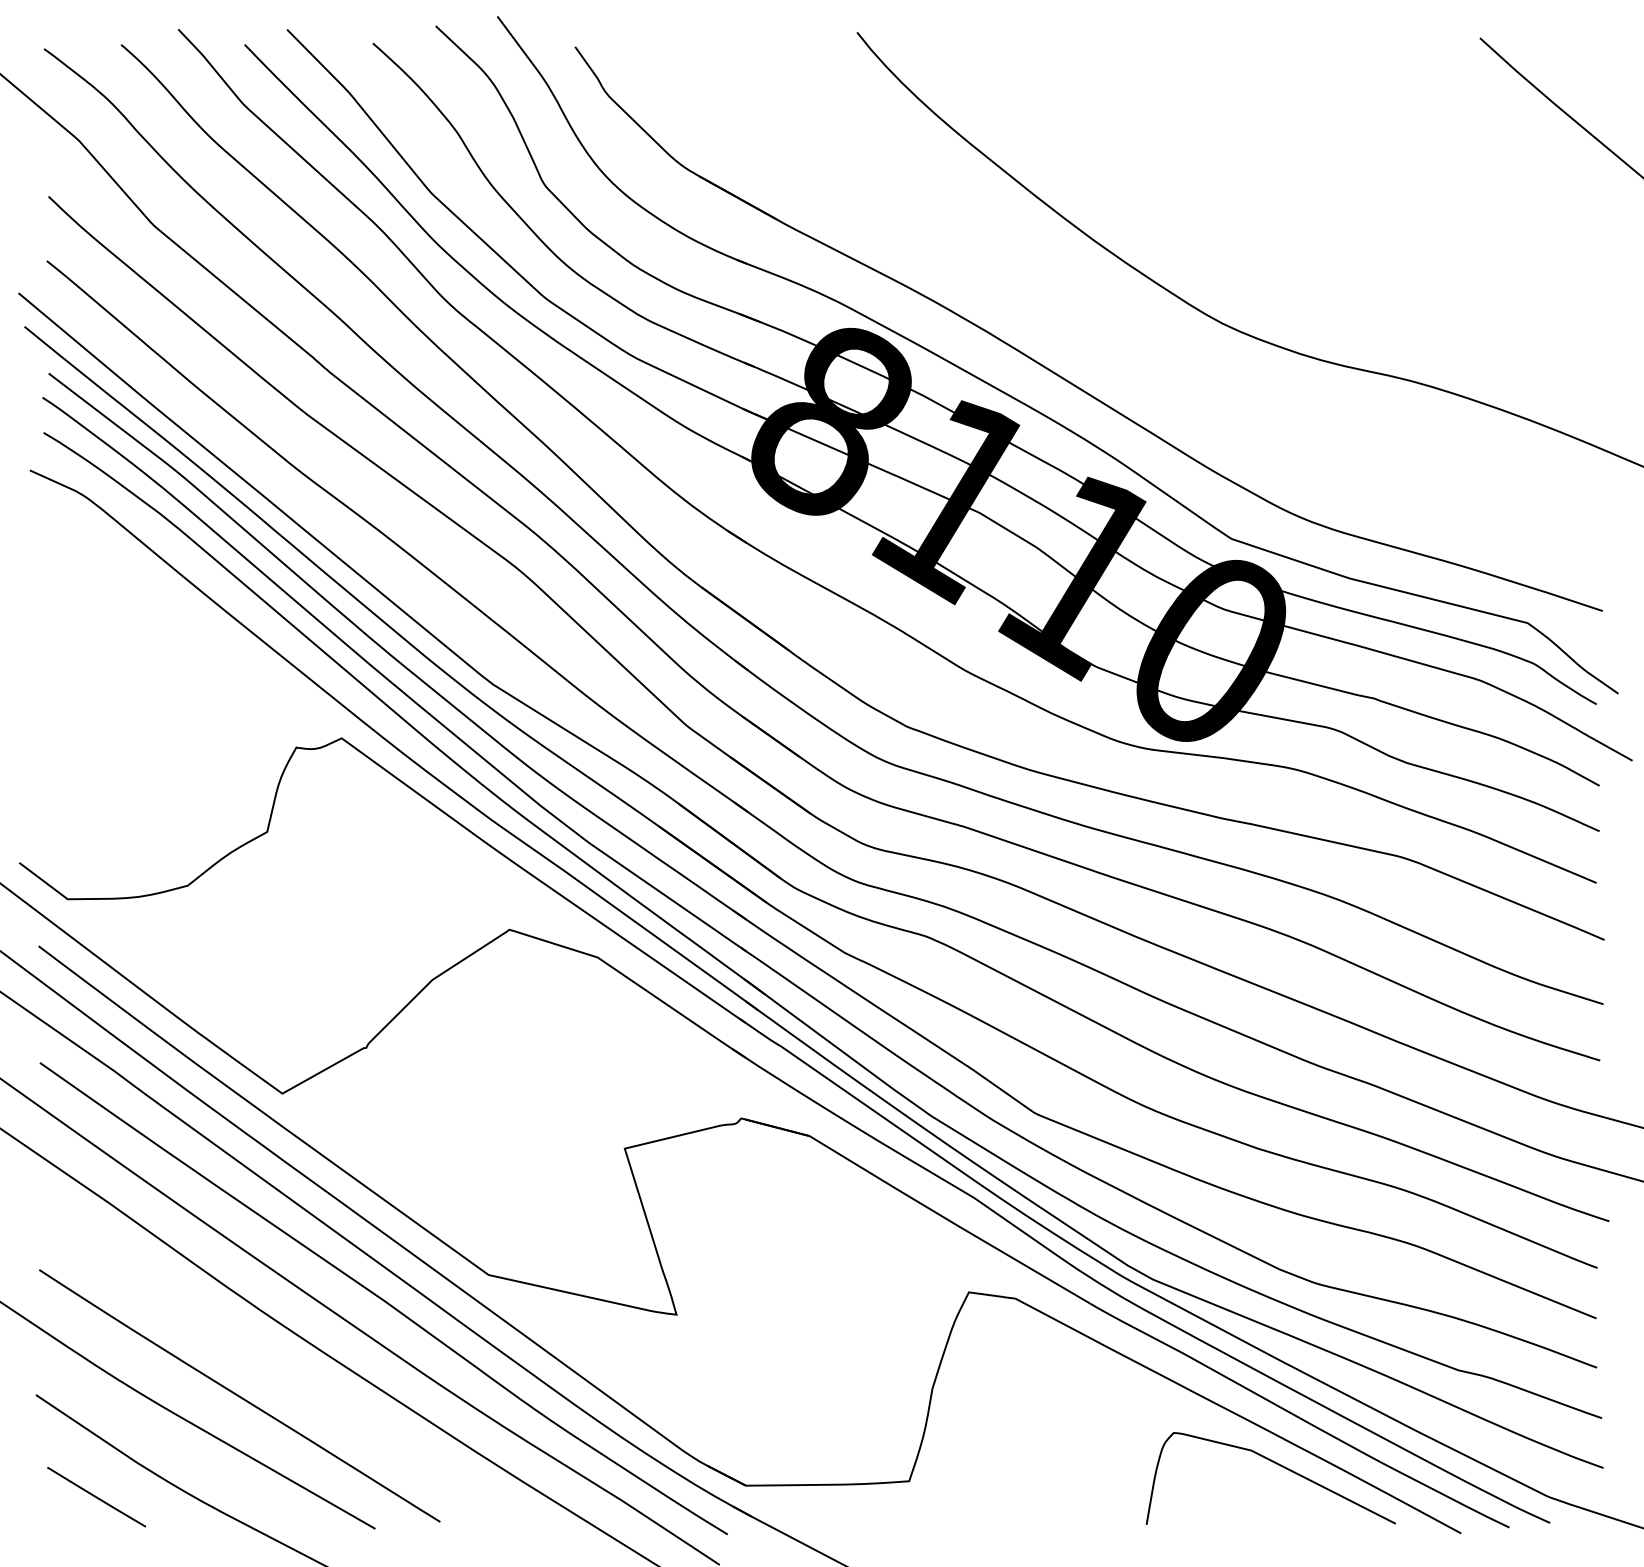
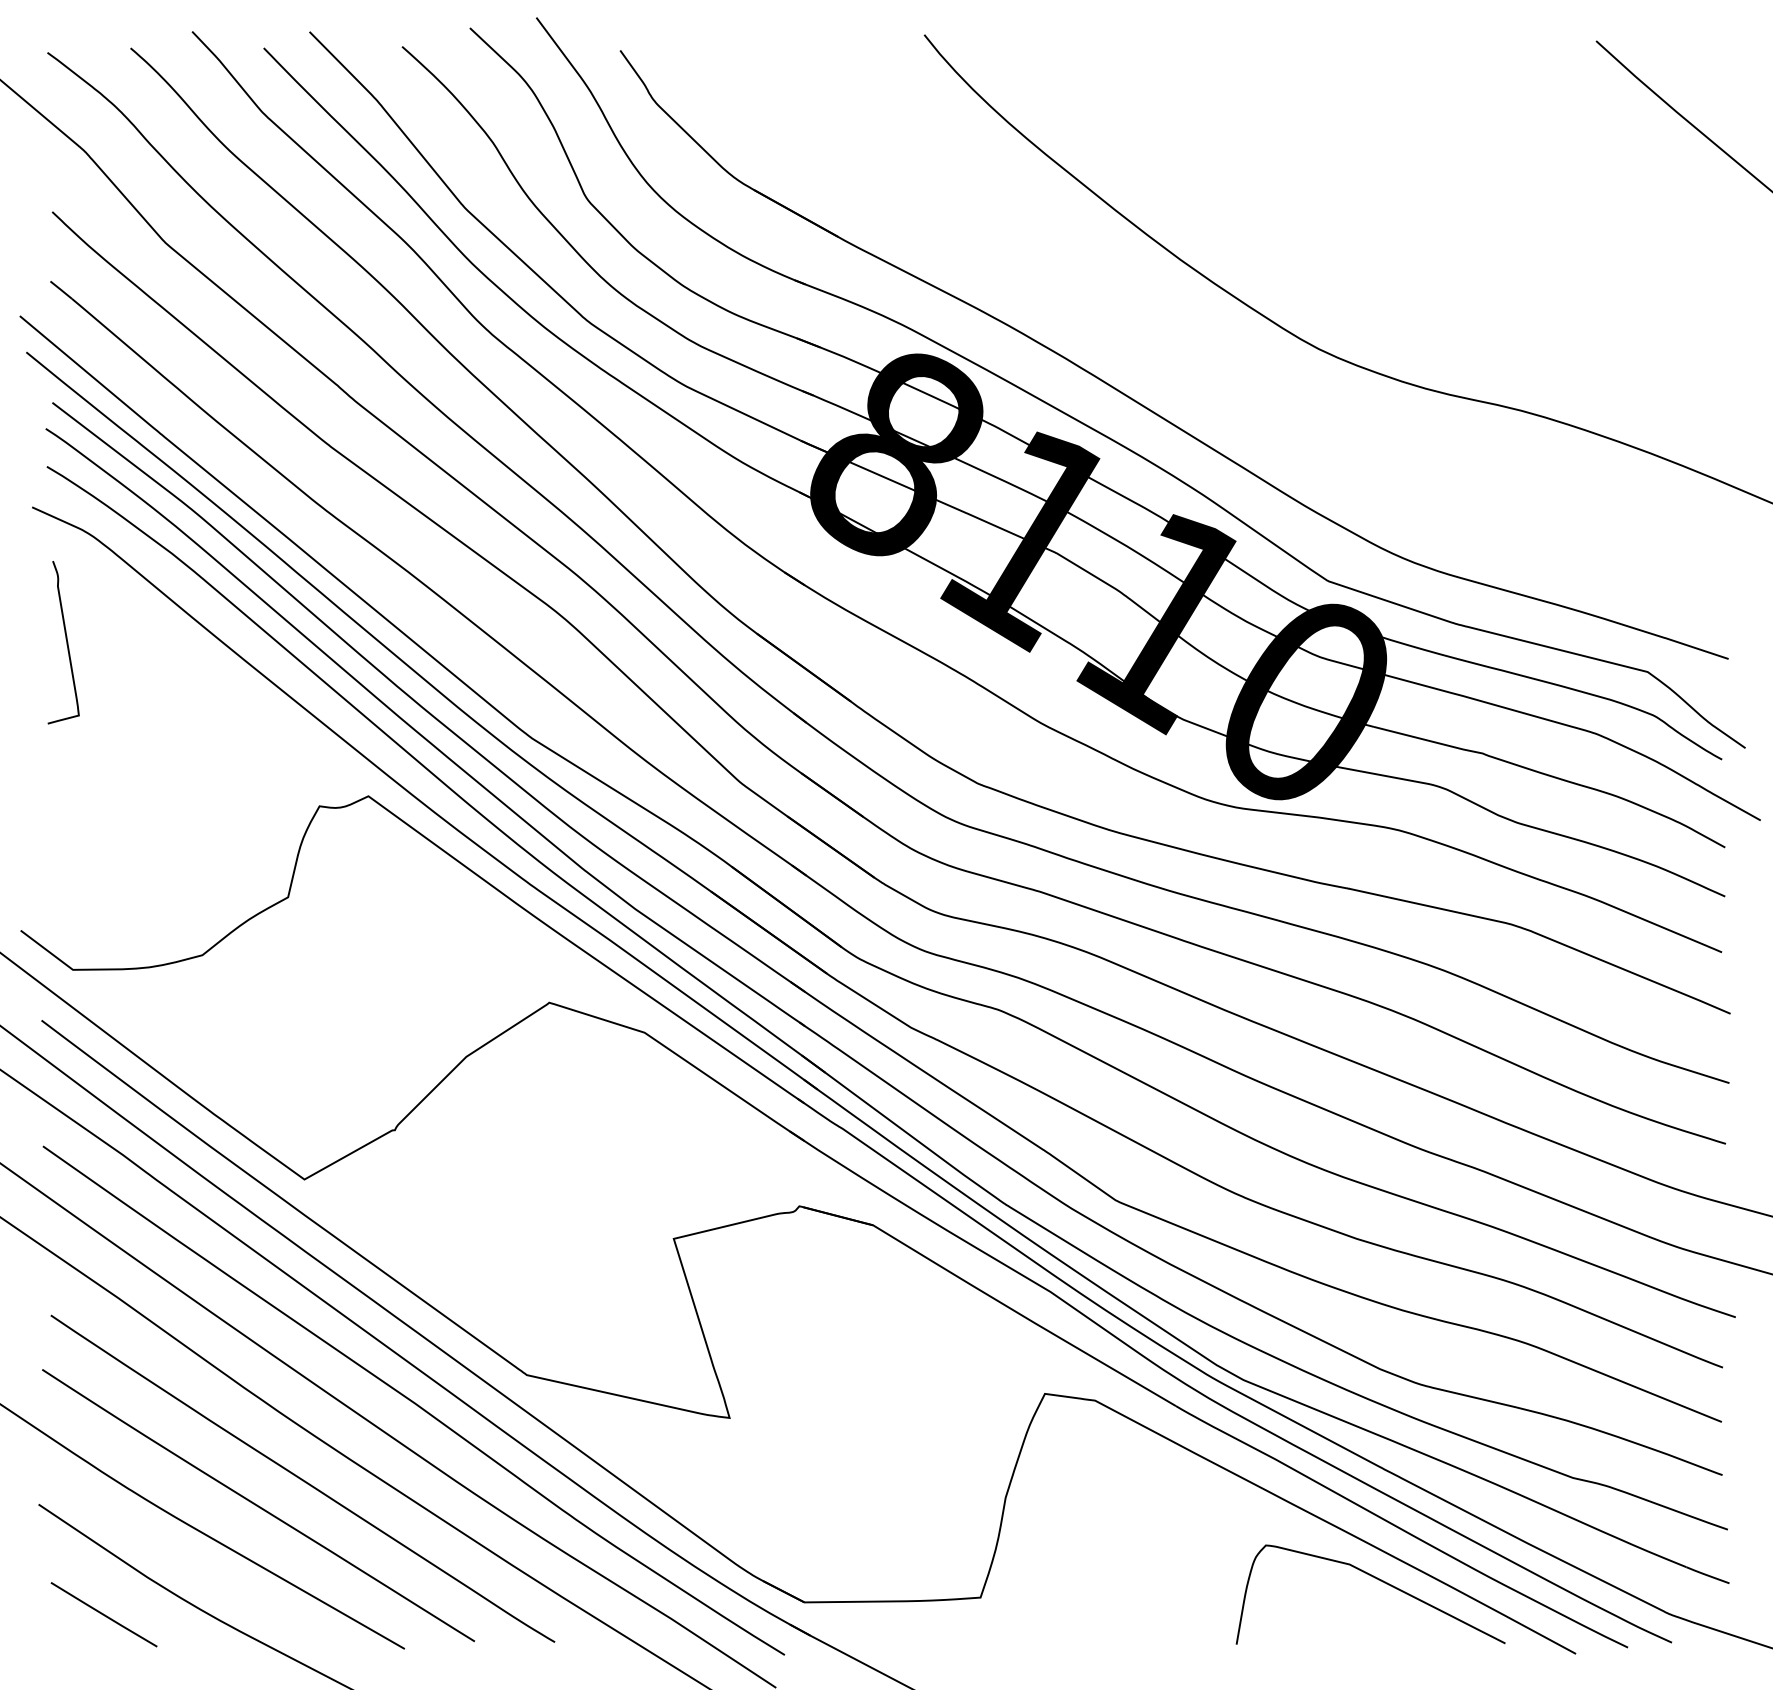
curve: (61, 595) -> (66, 642), added
curve: (280, 1371) -> (302, 1479), added

